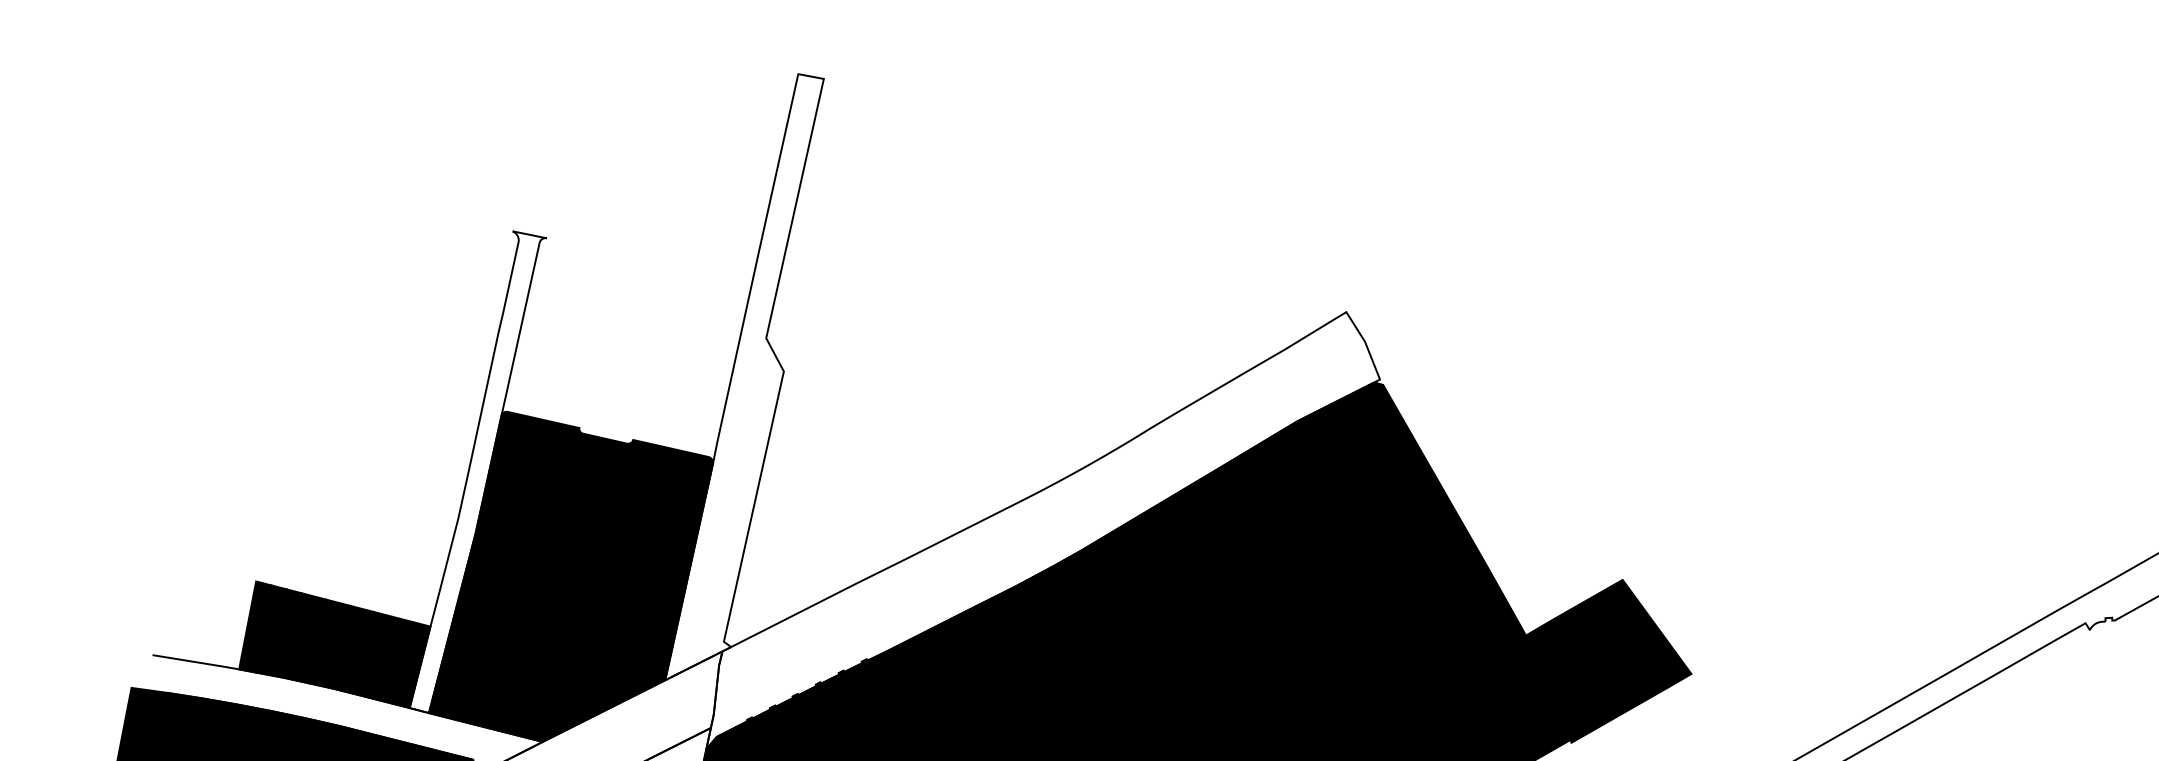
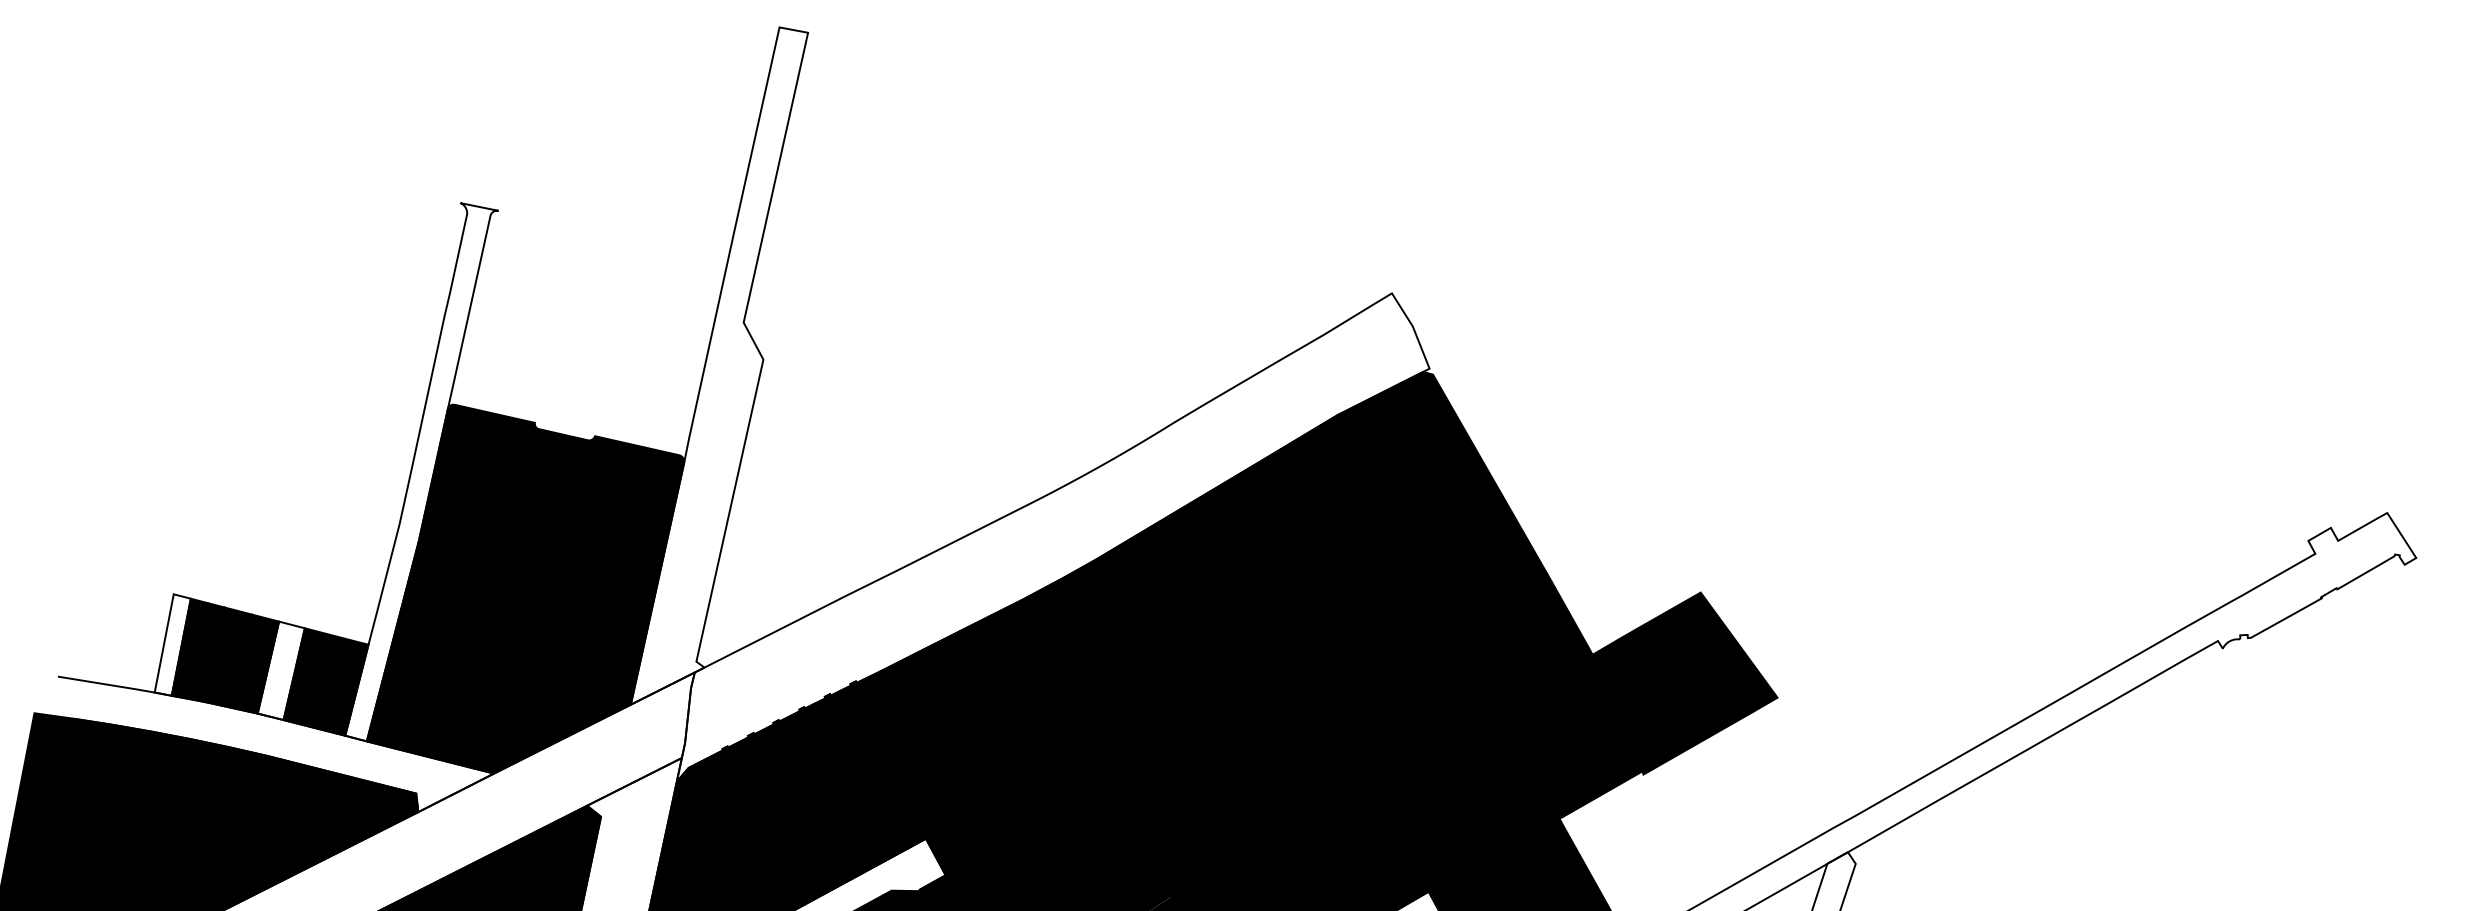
fill: (255, 626) -> (172, 644), removed
fill: (351, 649) -> (280, 670), removed

